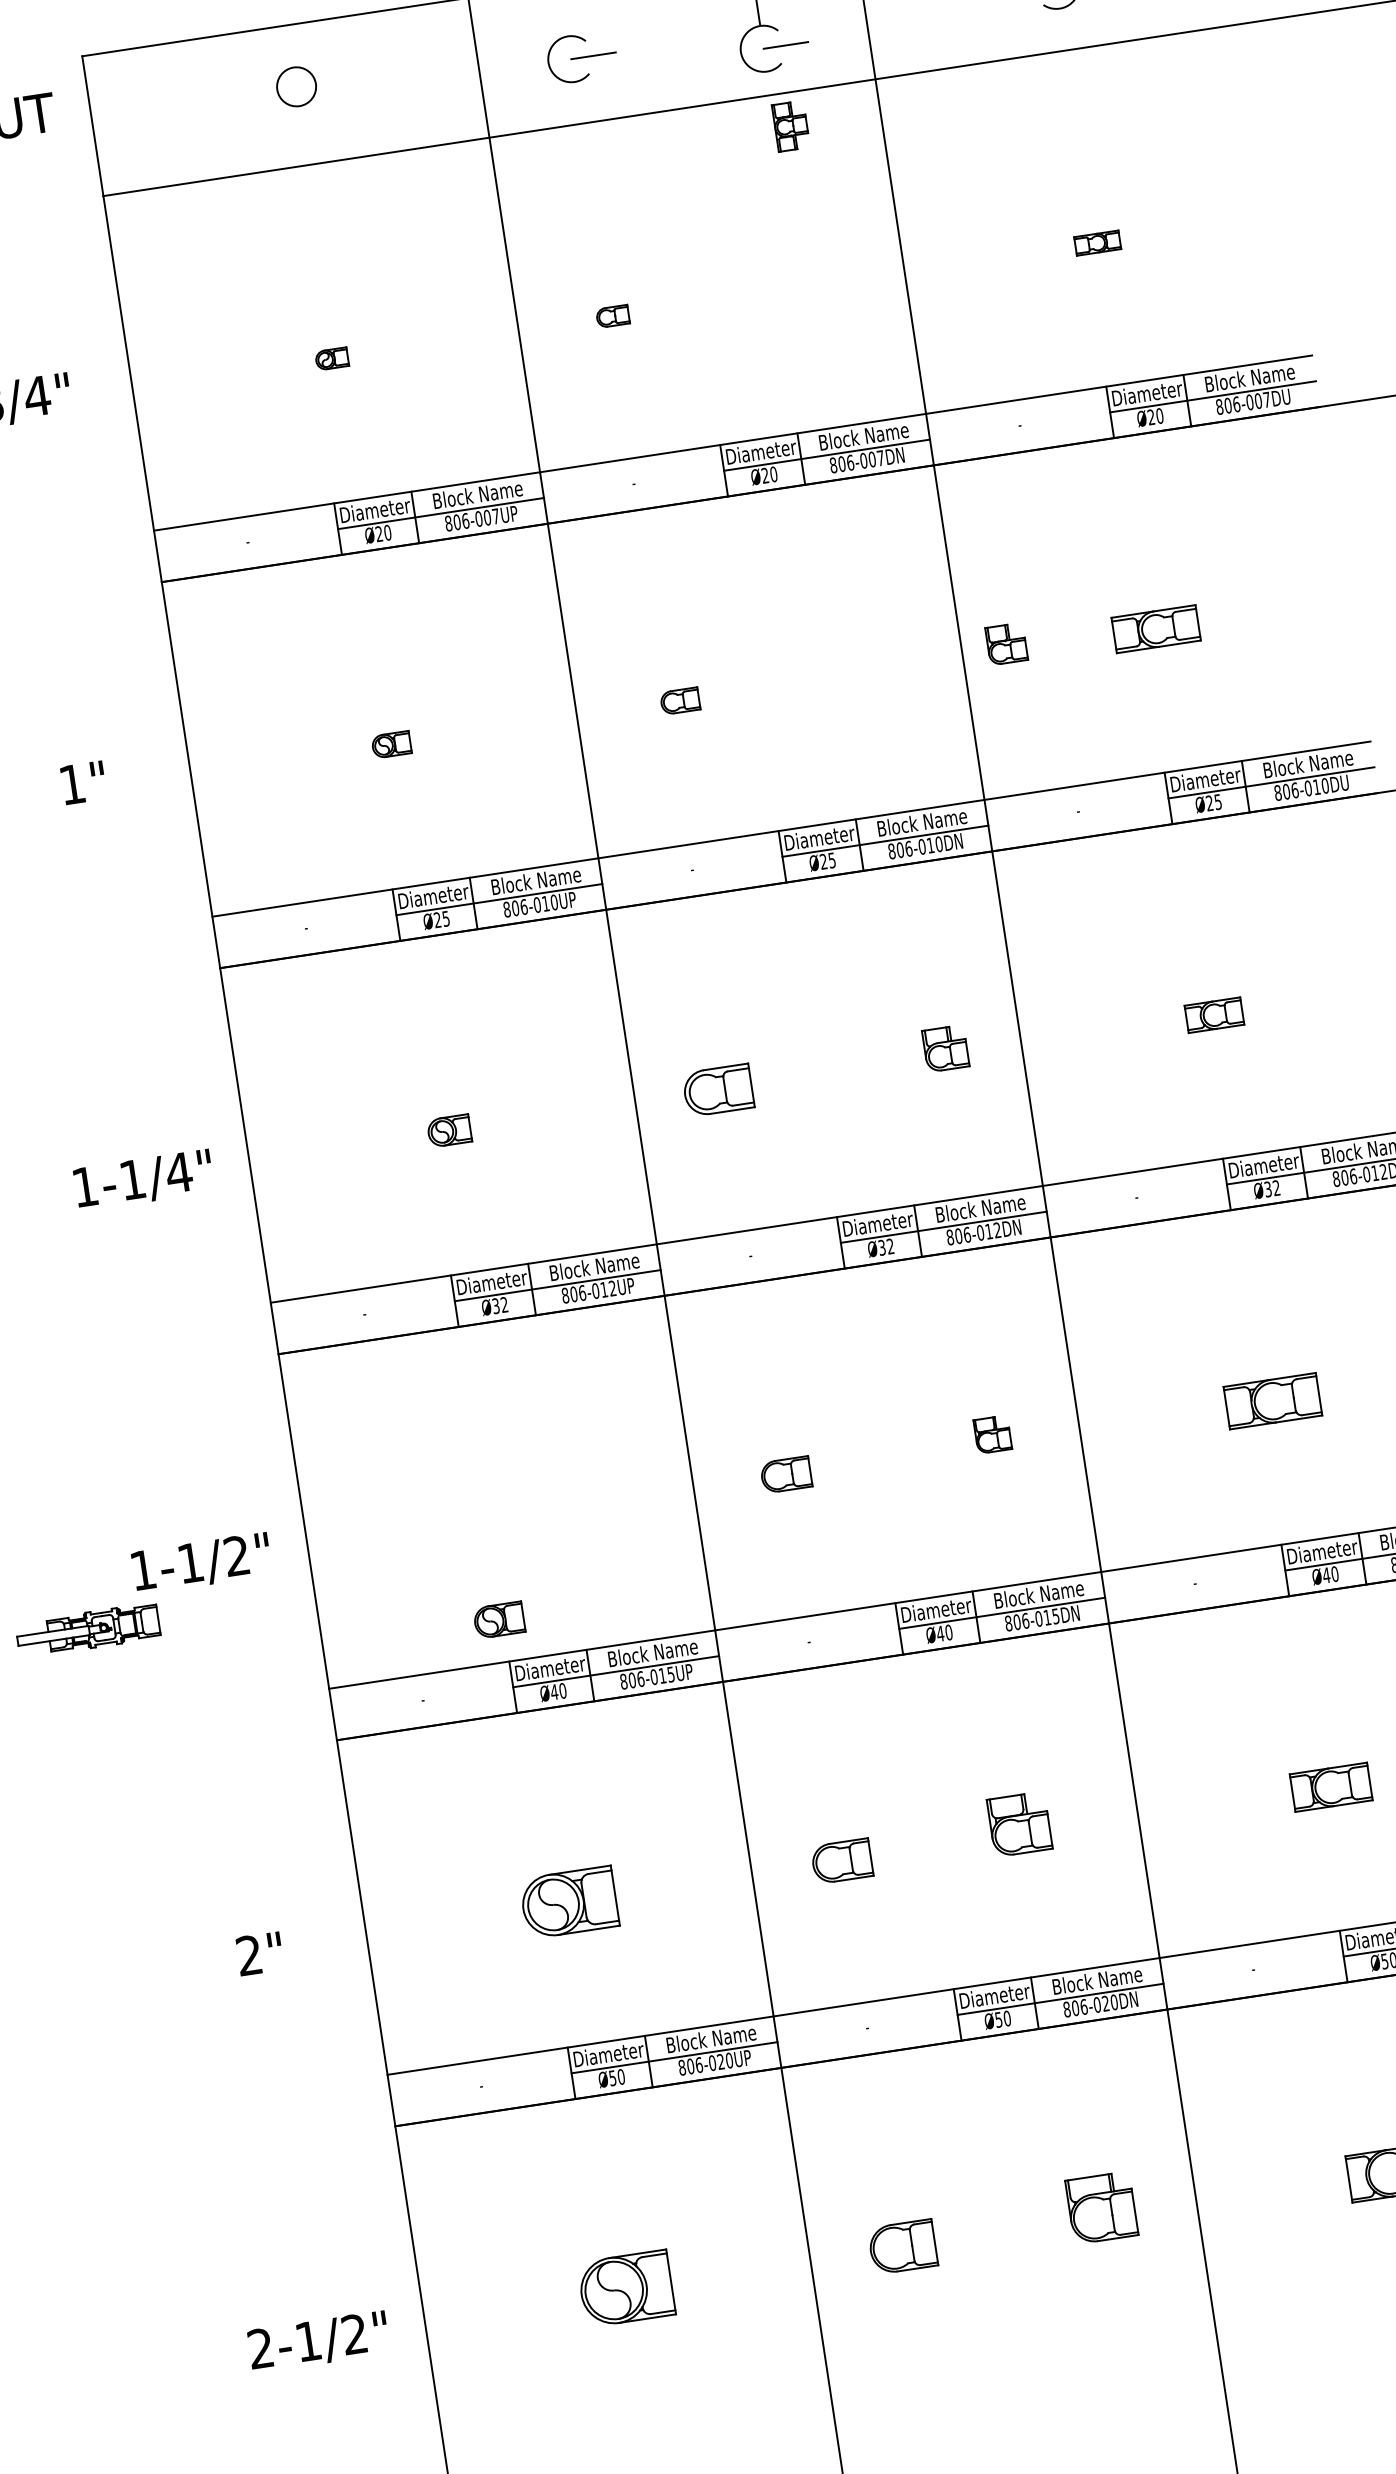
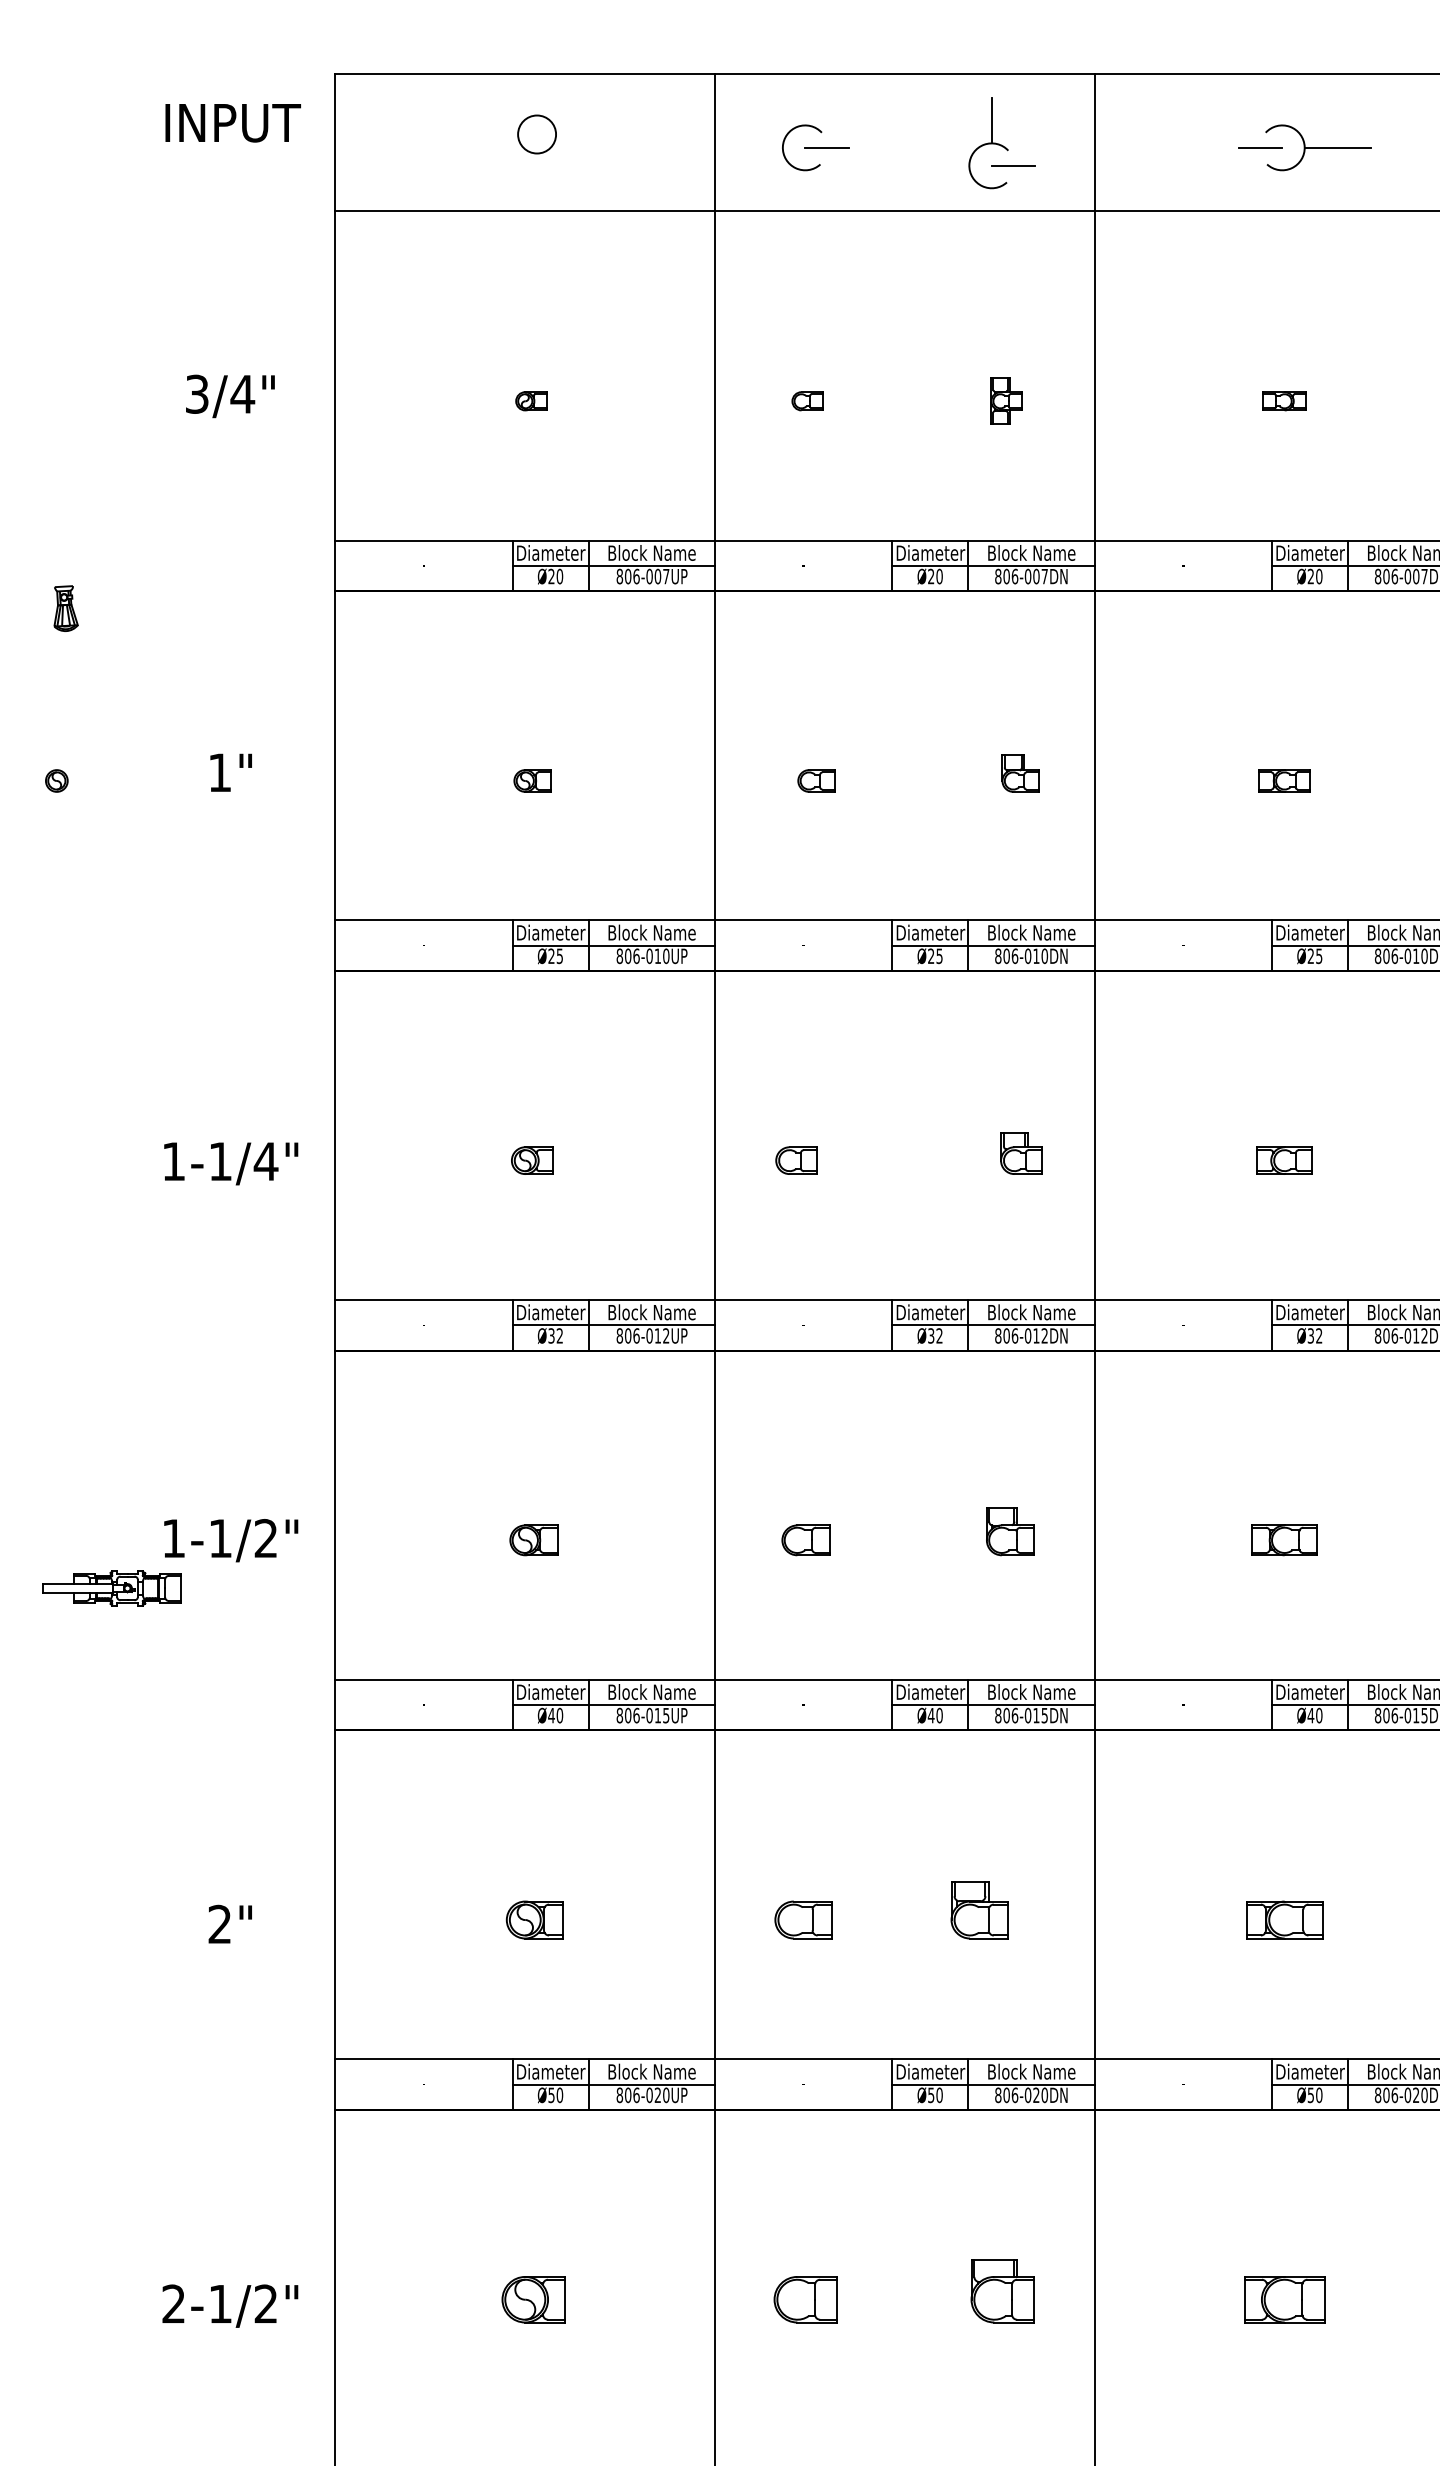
part: (790, 125) -> (1006, 400), moved
part: (1155, 628) -> (1284, 780), size x0.62
part: (1006, 644) -> (1020, 773), moved
part: (718, 1090) -> (796, 1160), size x0.62
part: (1272, 1401) -> (1284, 1540), size x0.71
part: (992, 1434) -> (1010, 1531), size x1.43
part: (498, 1620) -> (533, 1540), moved
part: (568, 1902) -> (534, 1919), size x0.62
part: (625, 2288) -> (533, 2299), size x0.71

